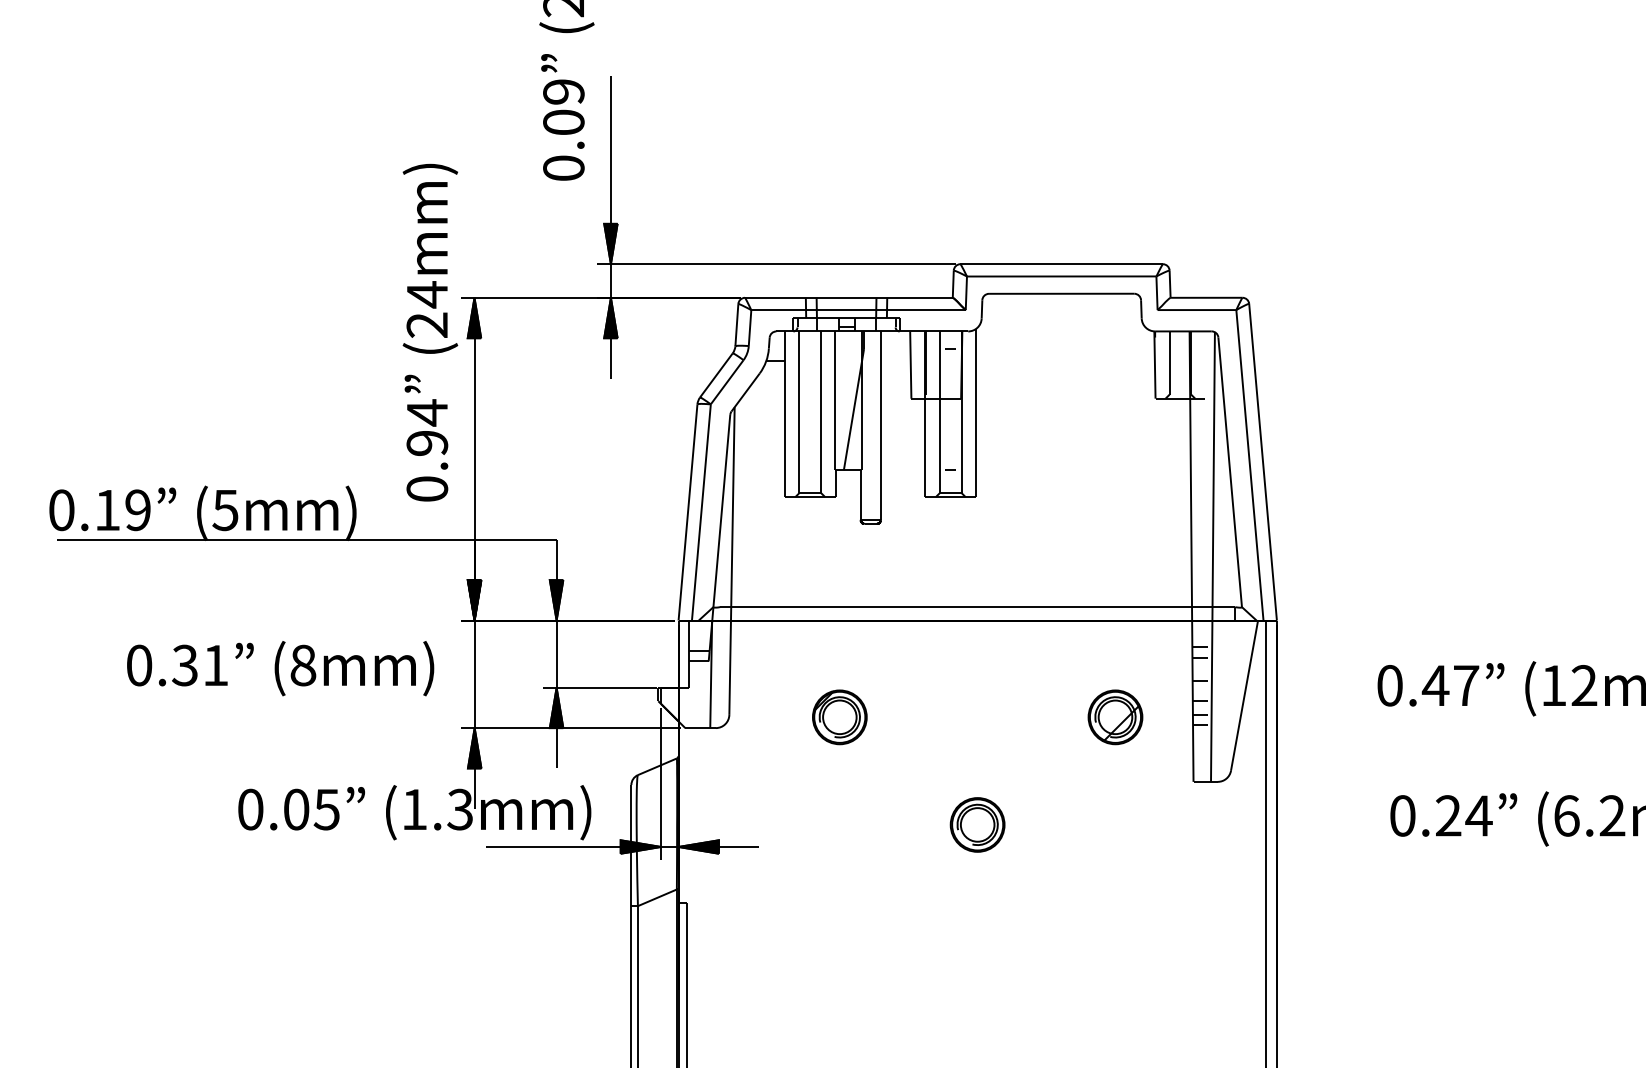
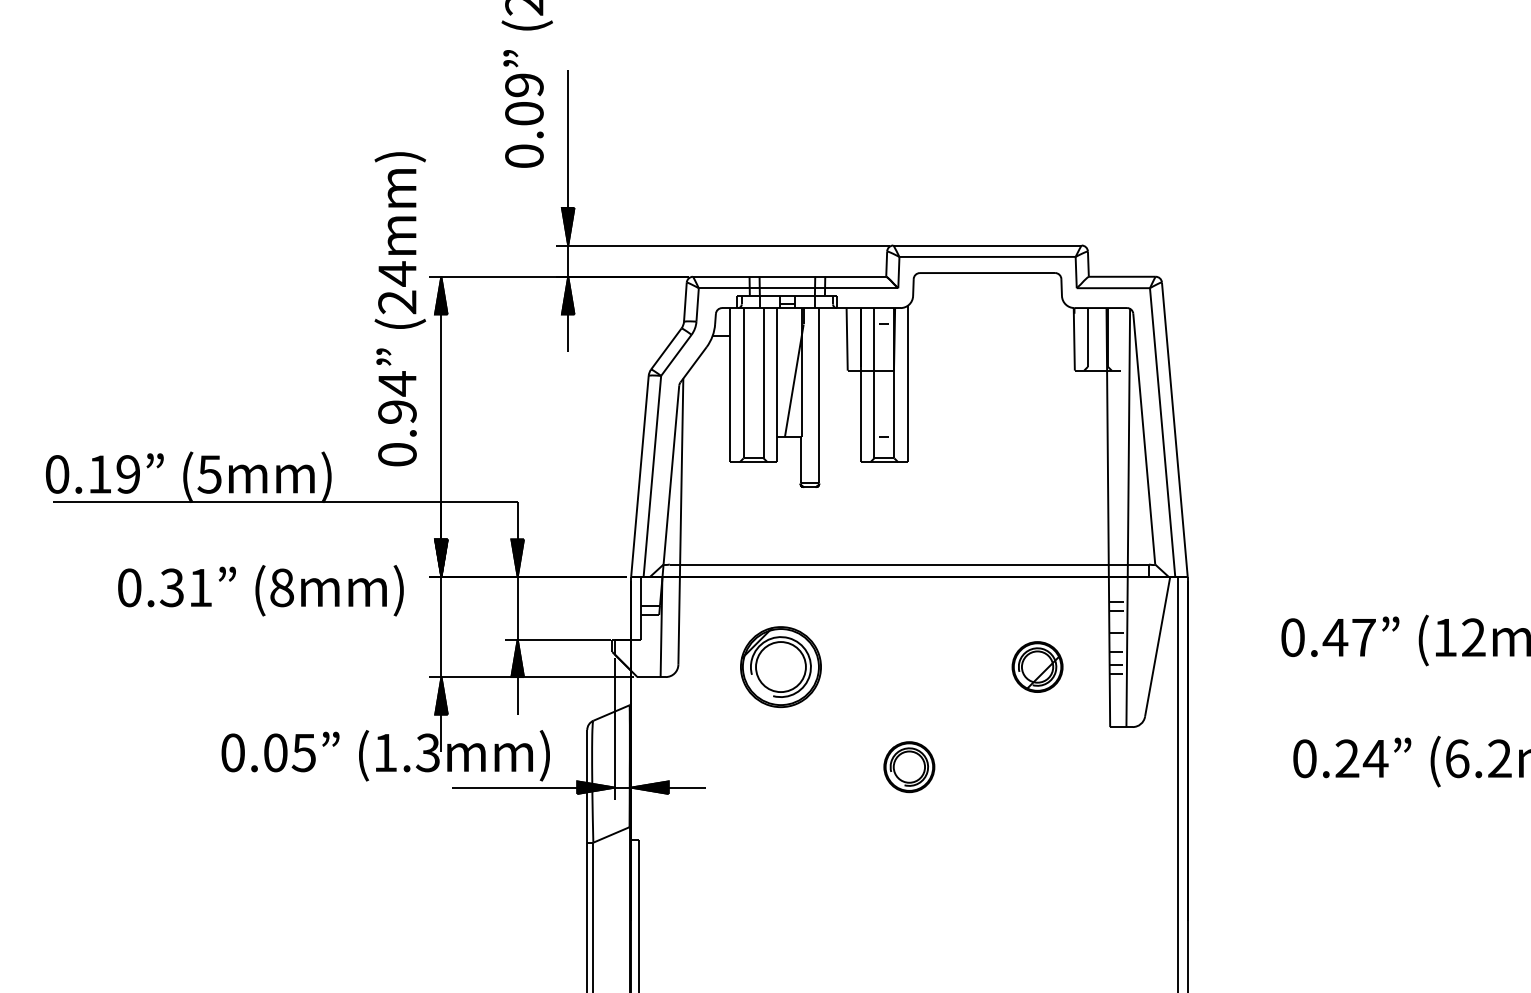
text: (280, 668) -> (260, 590), moved
part: (840, 716) -> (781, 666), size x1.6

